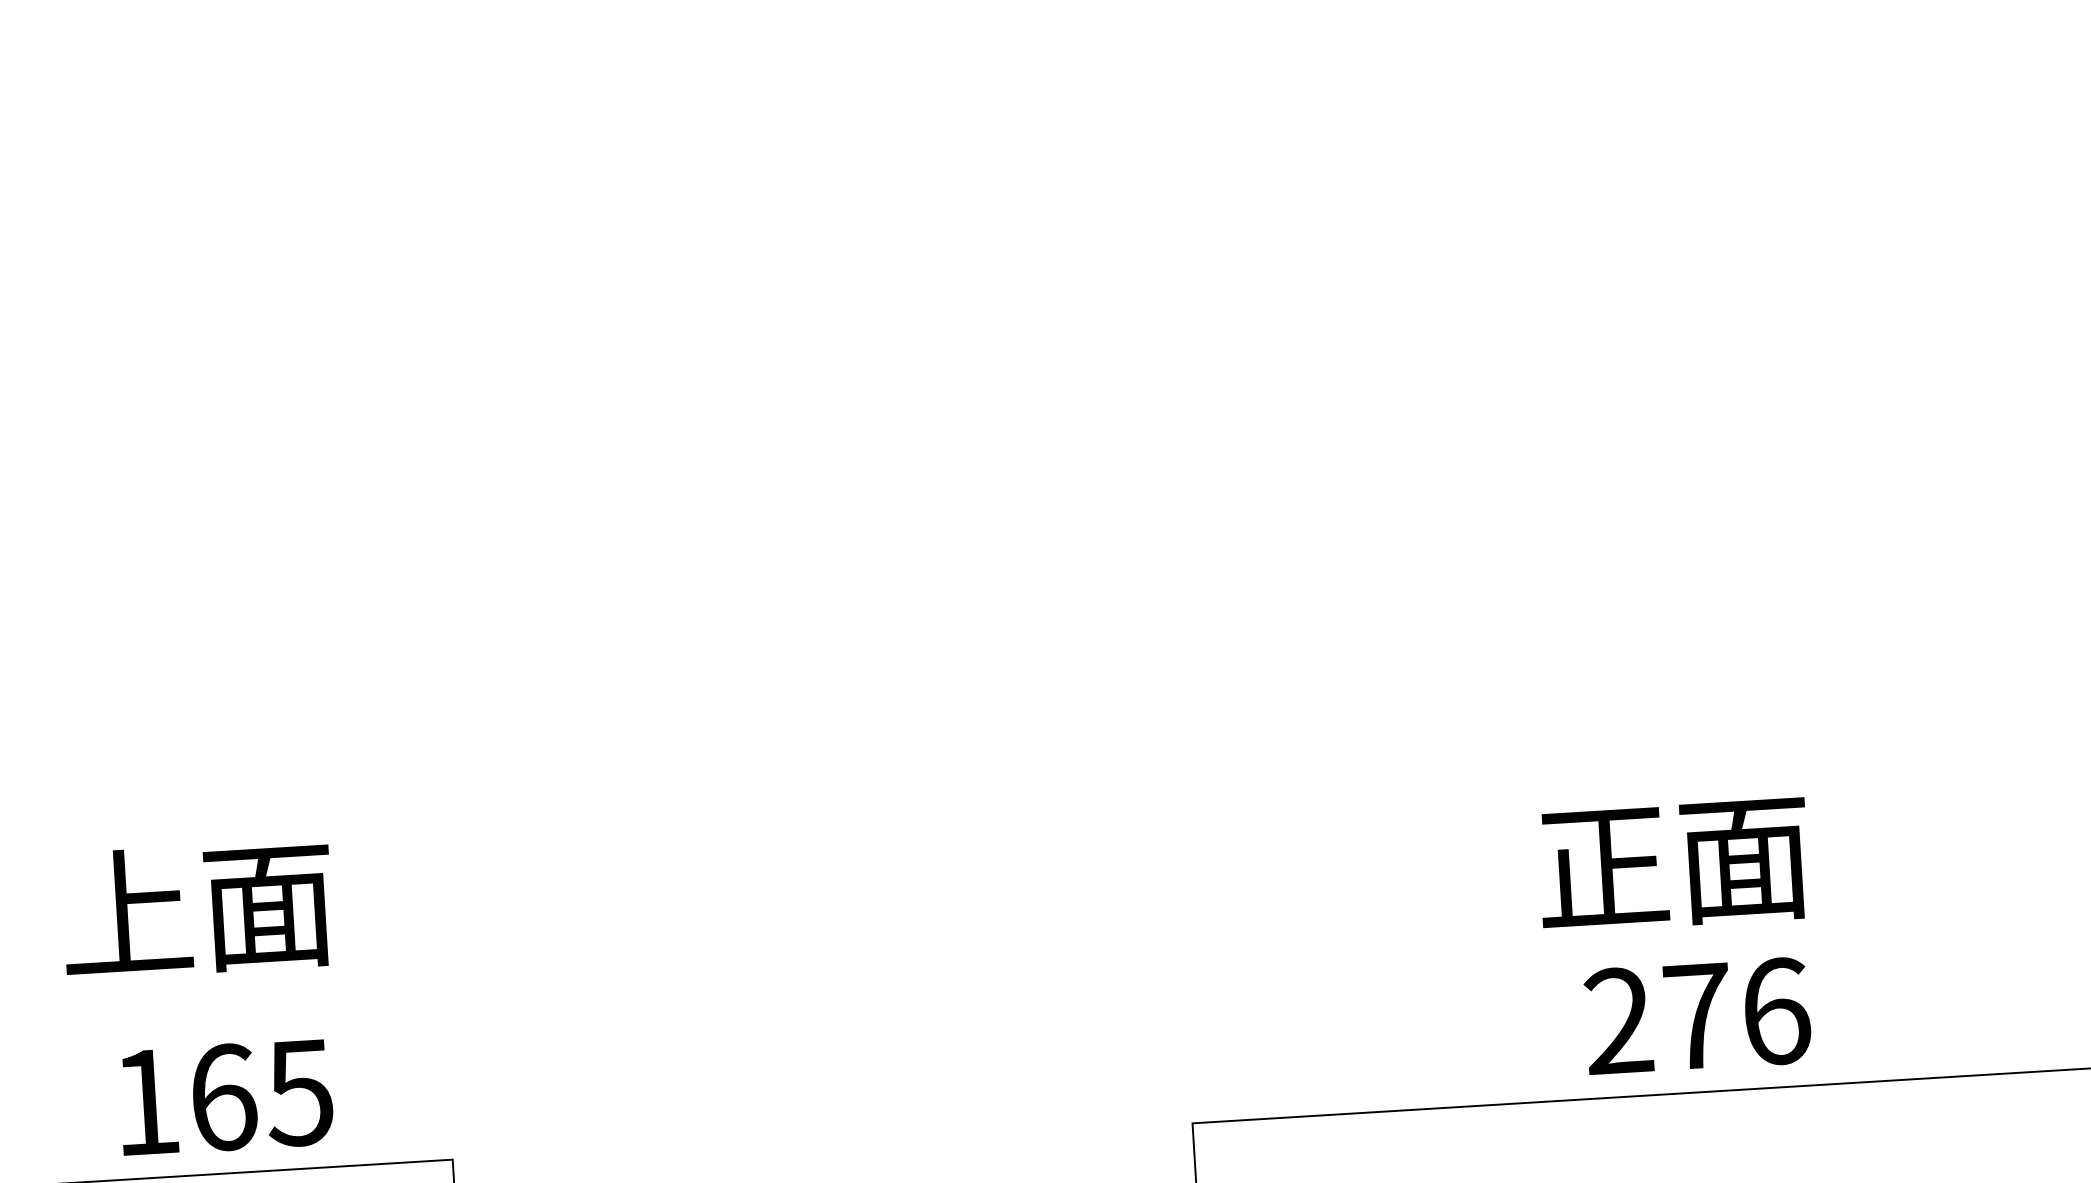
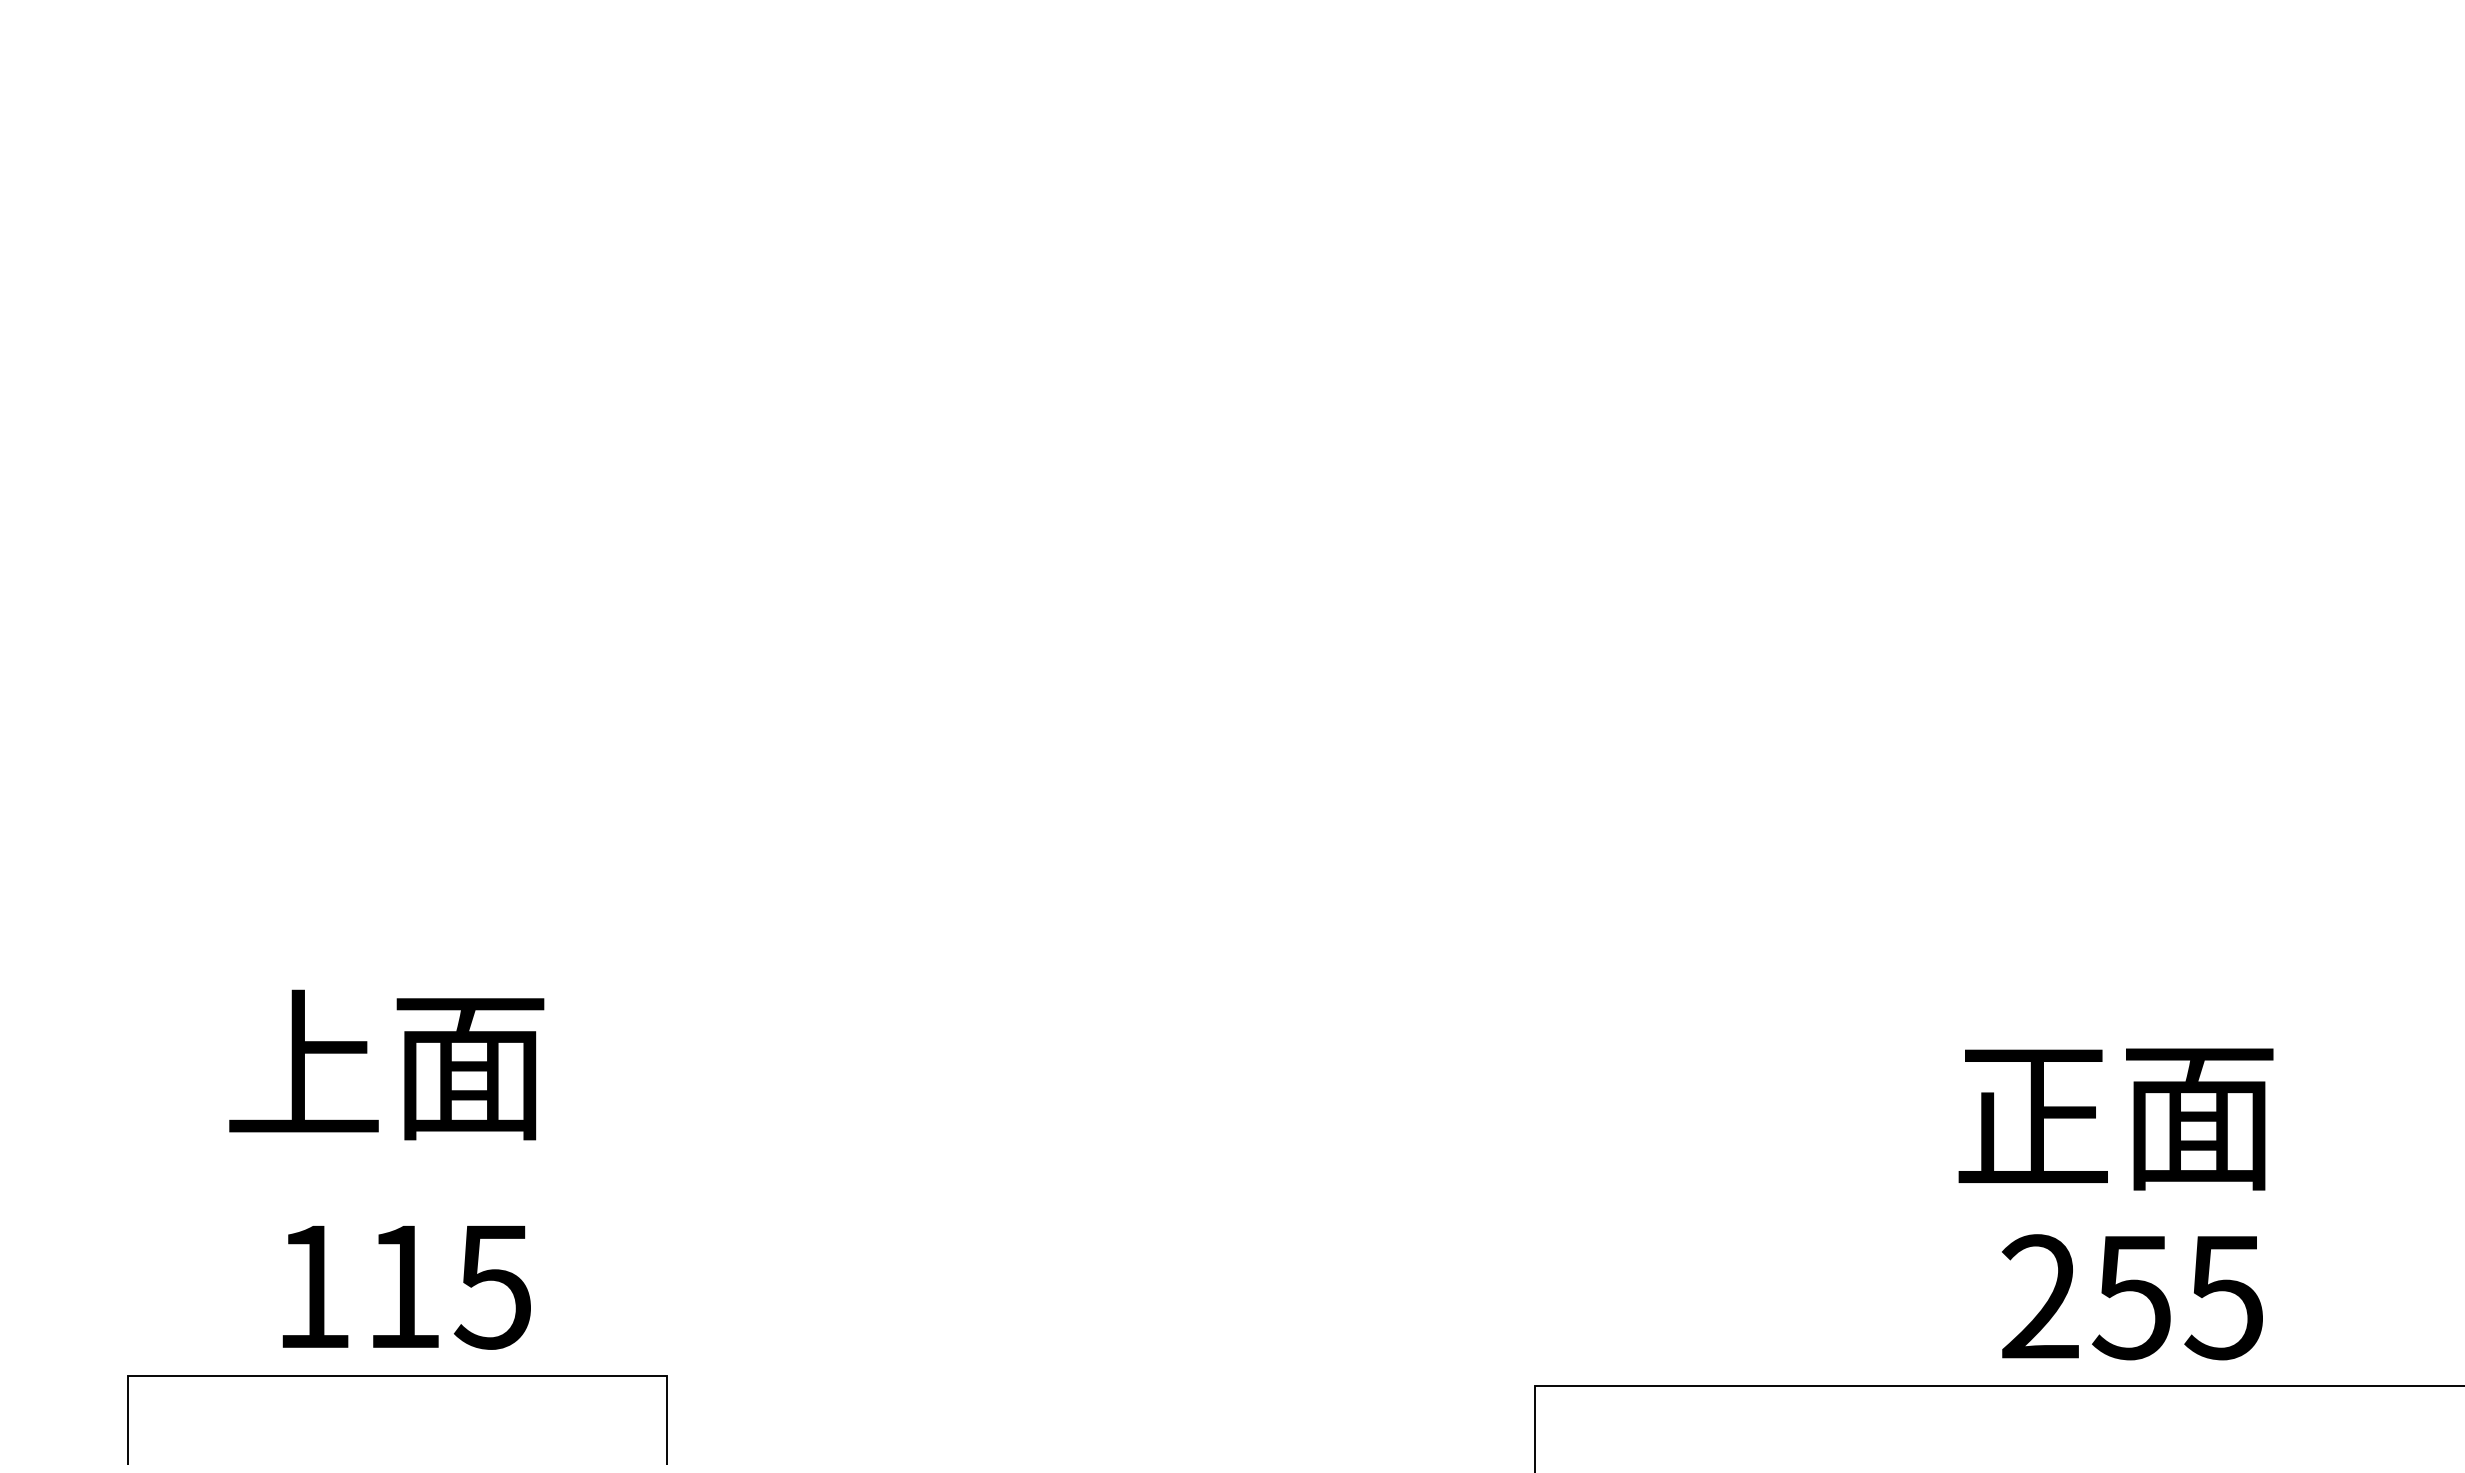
text: (1736, 1014) -> (2178, 1297), 276 -> 255
text: (225, 1097) -> (405, 1286), 165 -> 115

